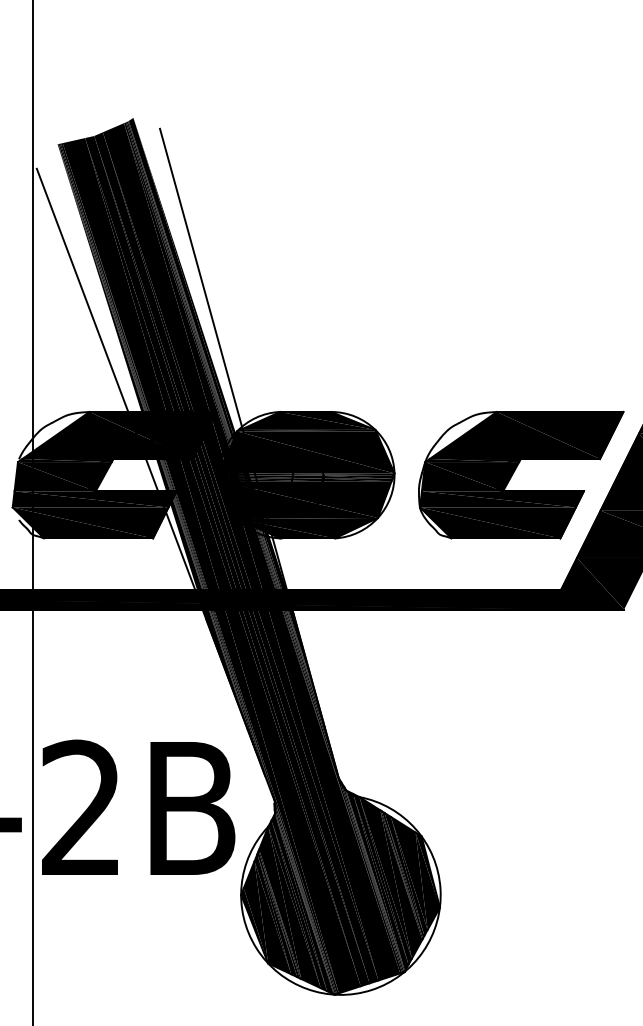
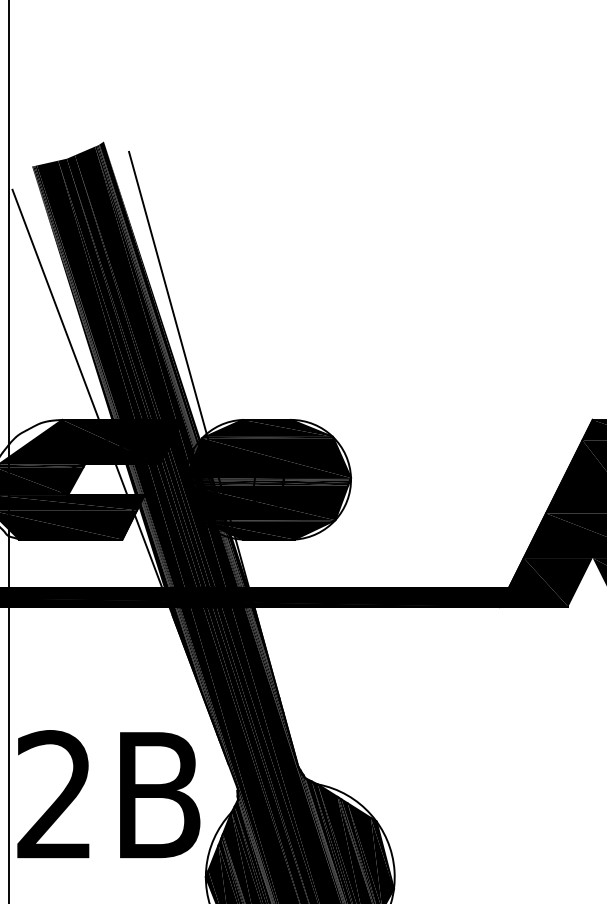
part: (516, 469) -> (466, 474), removed

